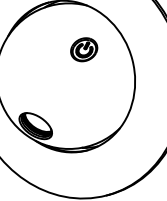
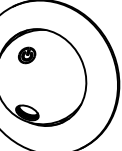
part: (84, 49) -> (27, 55), moved

